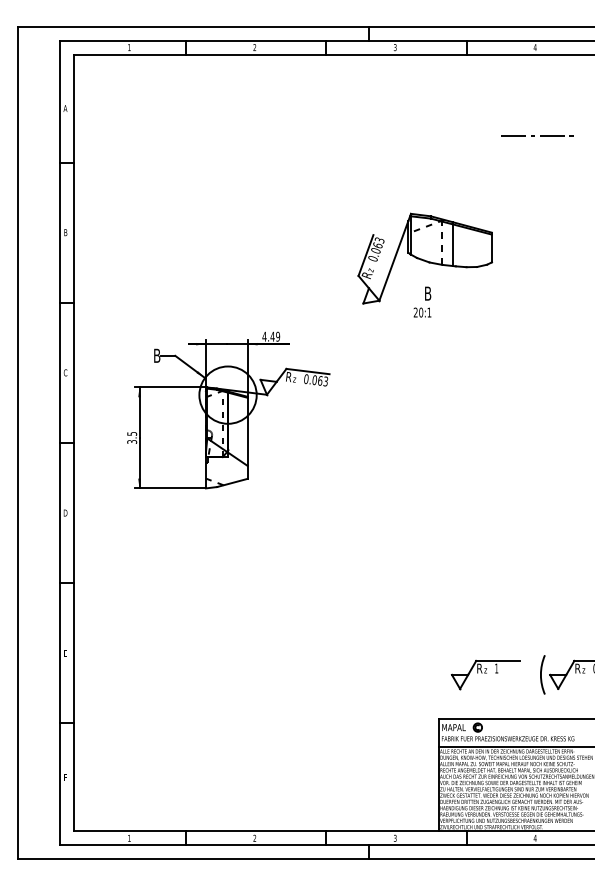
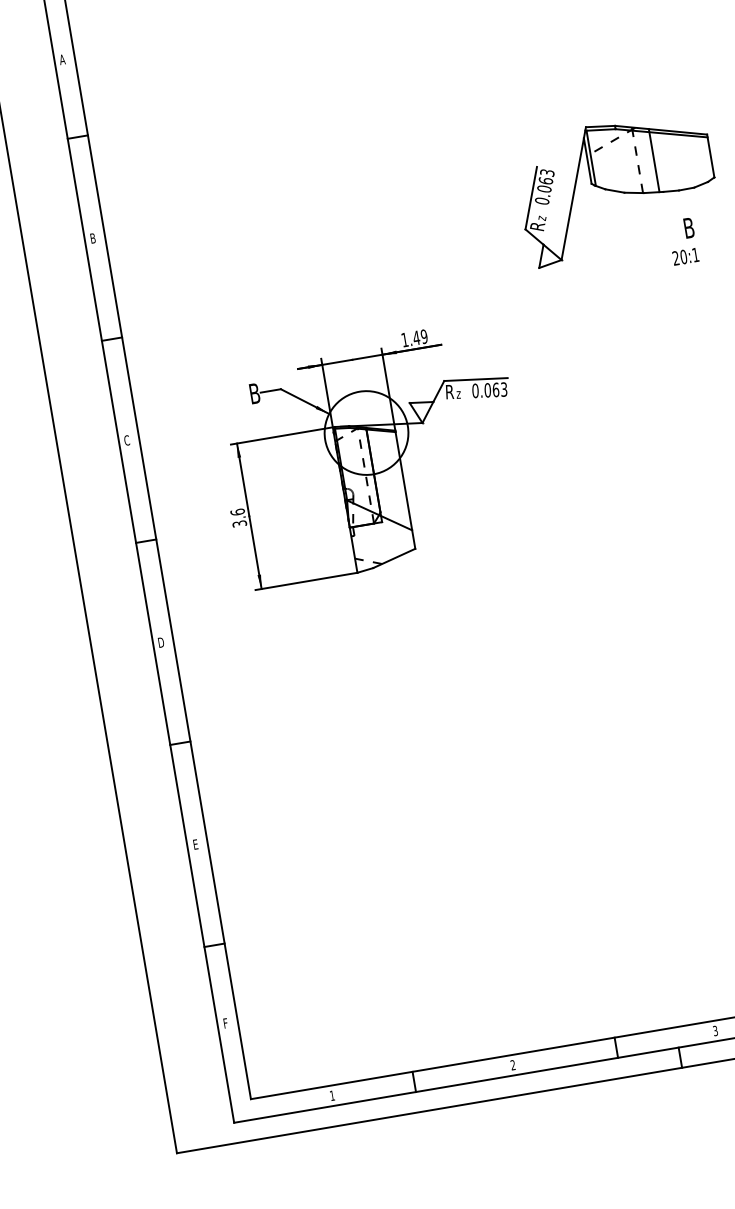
text: (422, 301) -> (682, 240), moved
text: (264, 336) -> (404, 339), 4.49 -> 1.49
text: (132, 433) -> (238, 511), 3.5 -> 3.6

